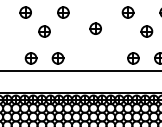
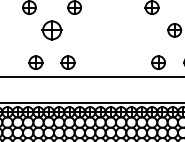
part: (95, 28) -> (113, 26), removed
part: (44, 31) -> (51, 30), size x1.4

